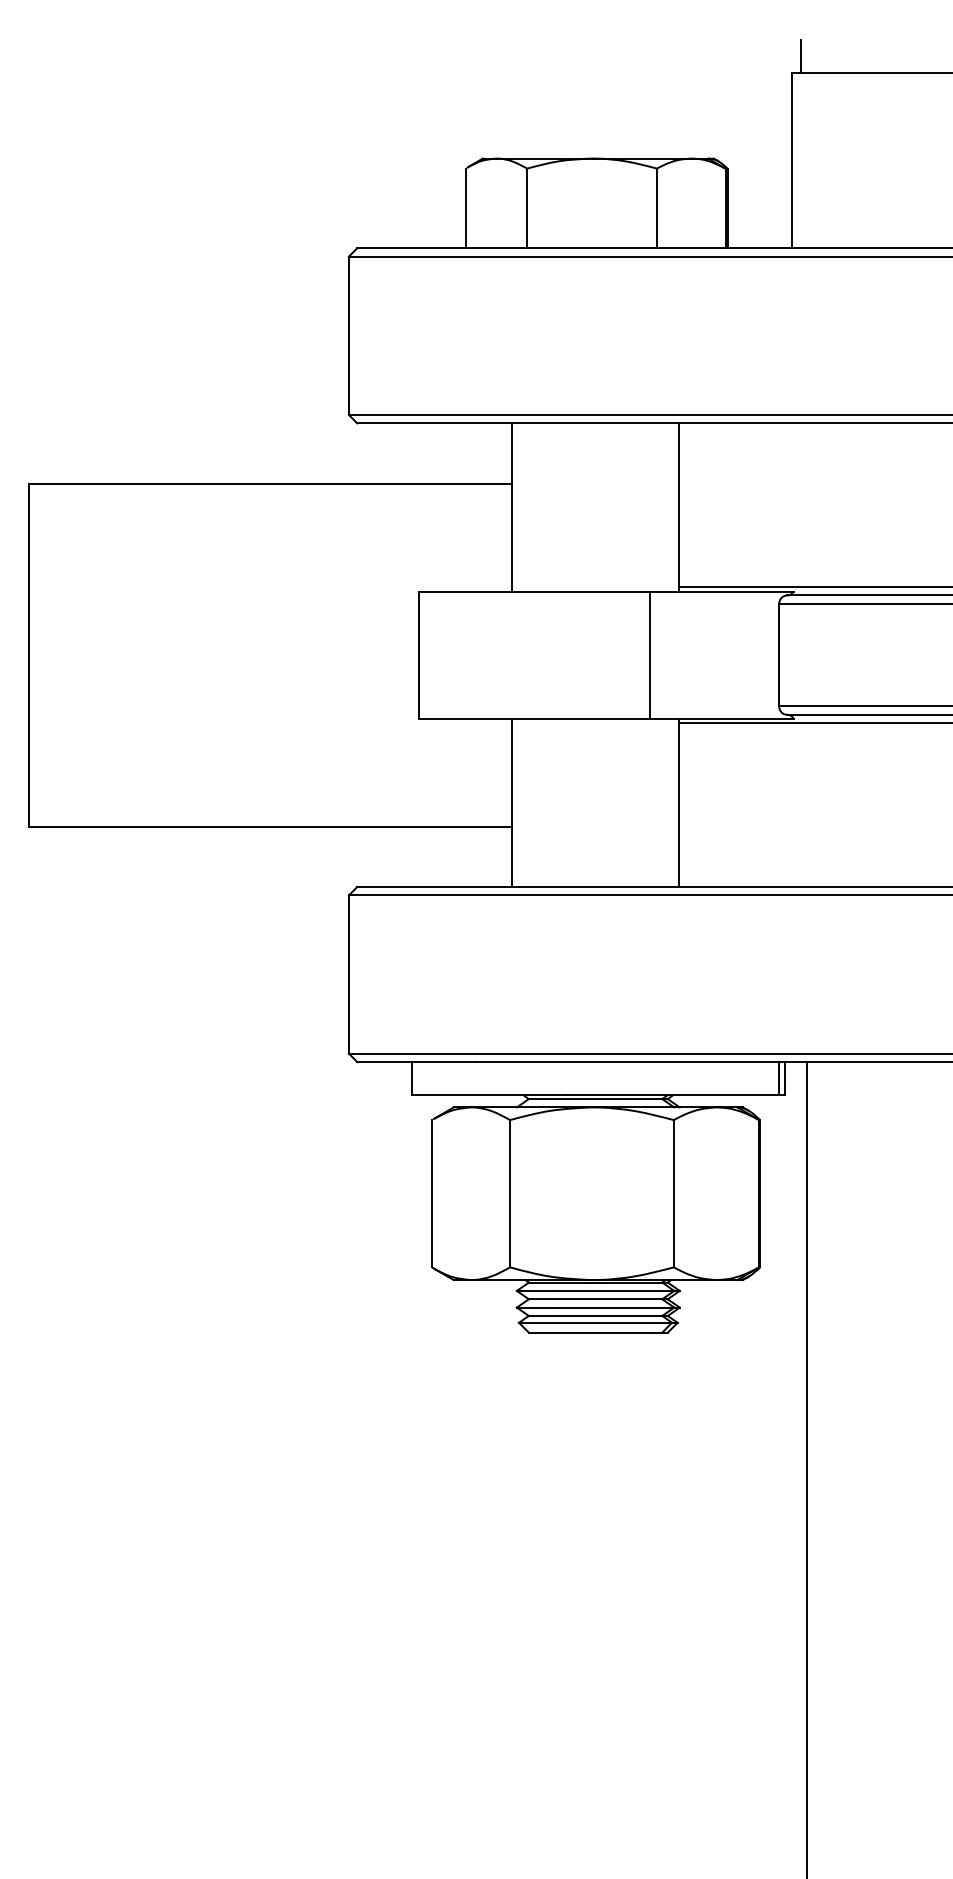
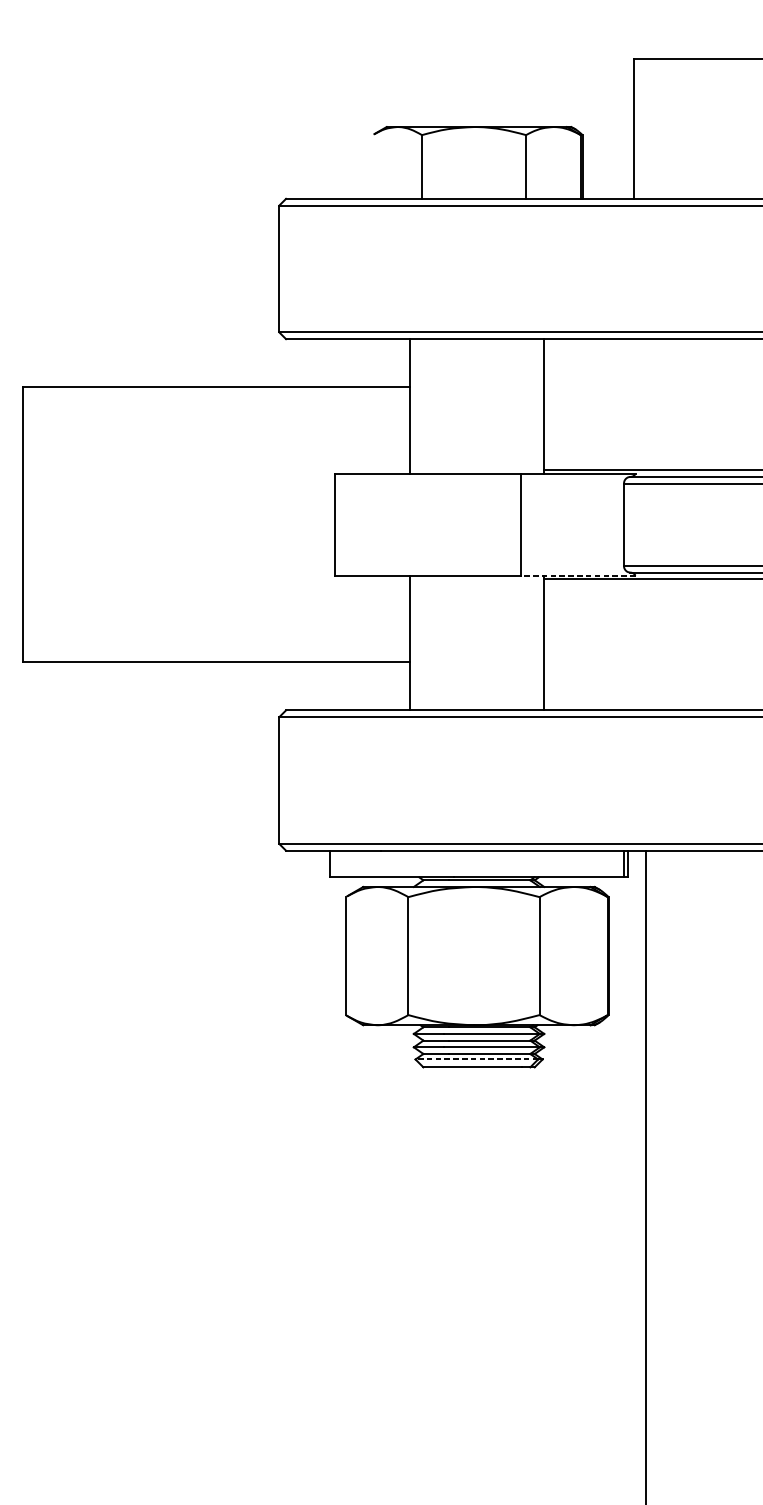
line: (800, 56) -> (640, 45), removed
line: (465, 208) -> (372, 167), removed
line: (721, 718) -> (577, 575), solid -> dashed
line: (595, 1322) -> (476, 1059), solid -> dashed

